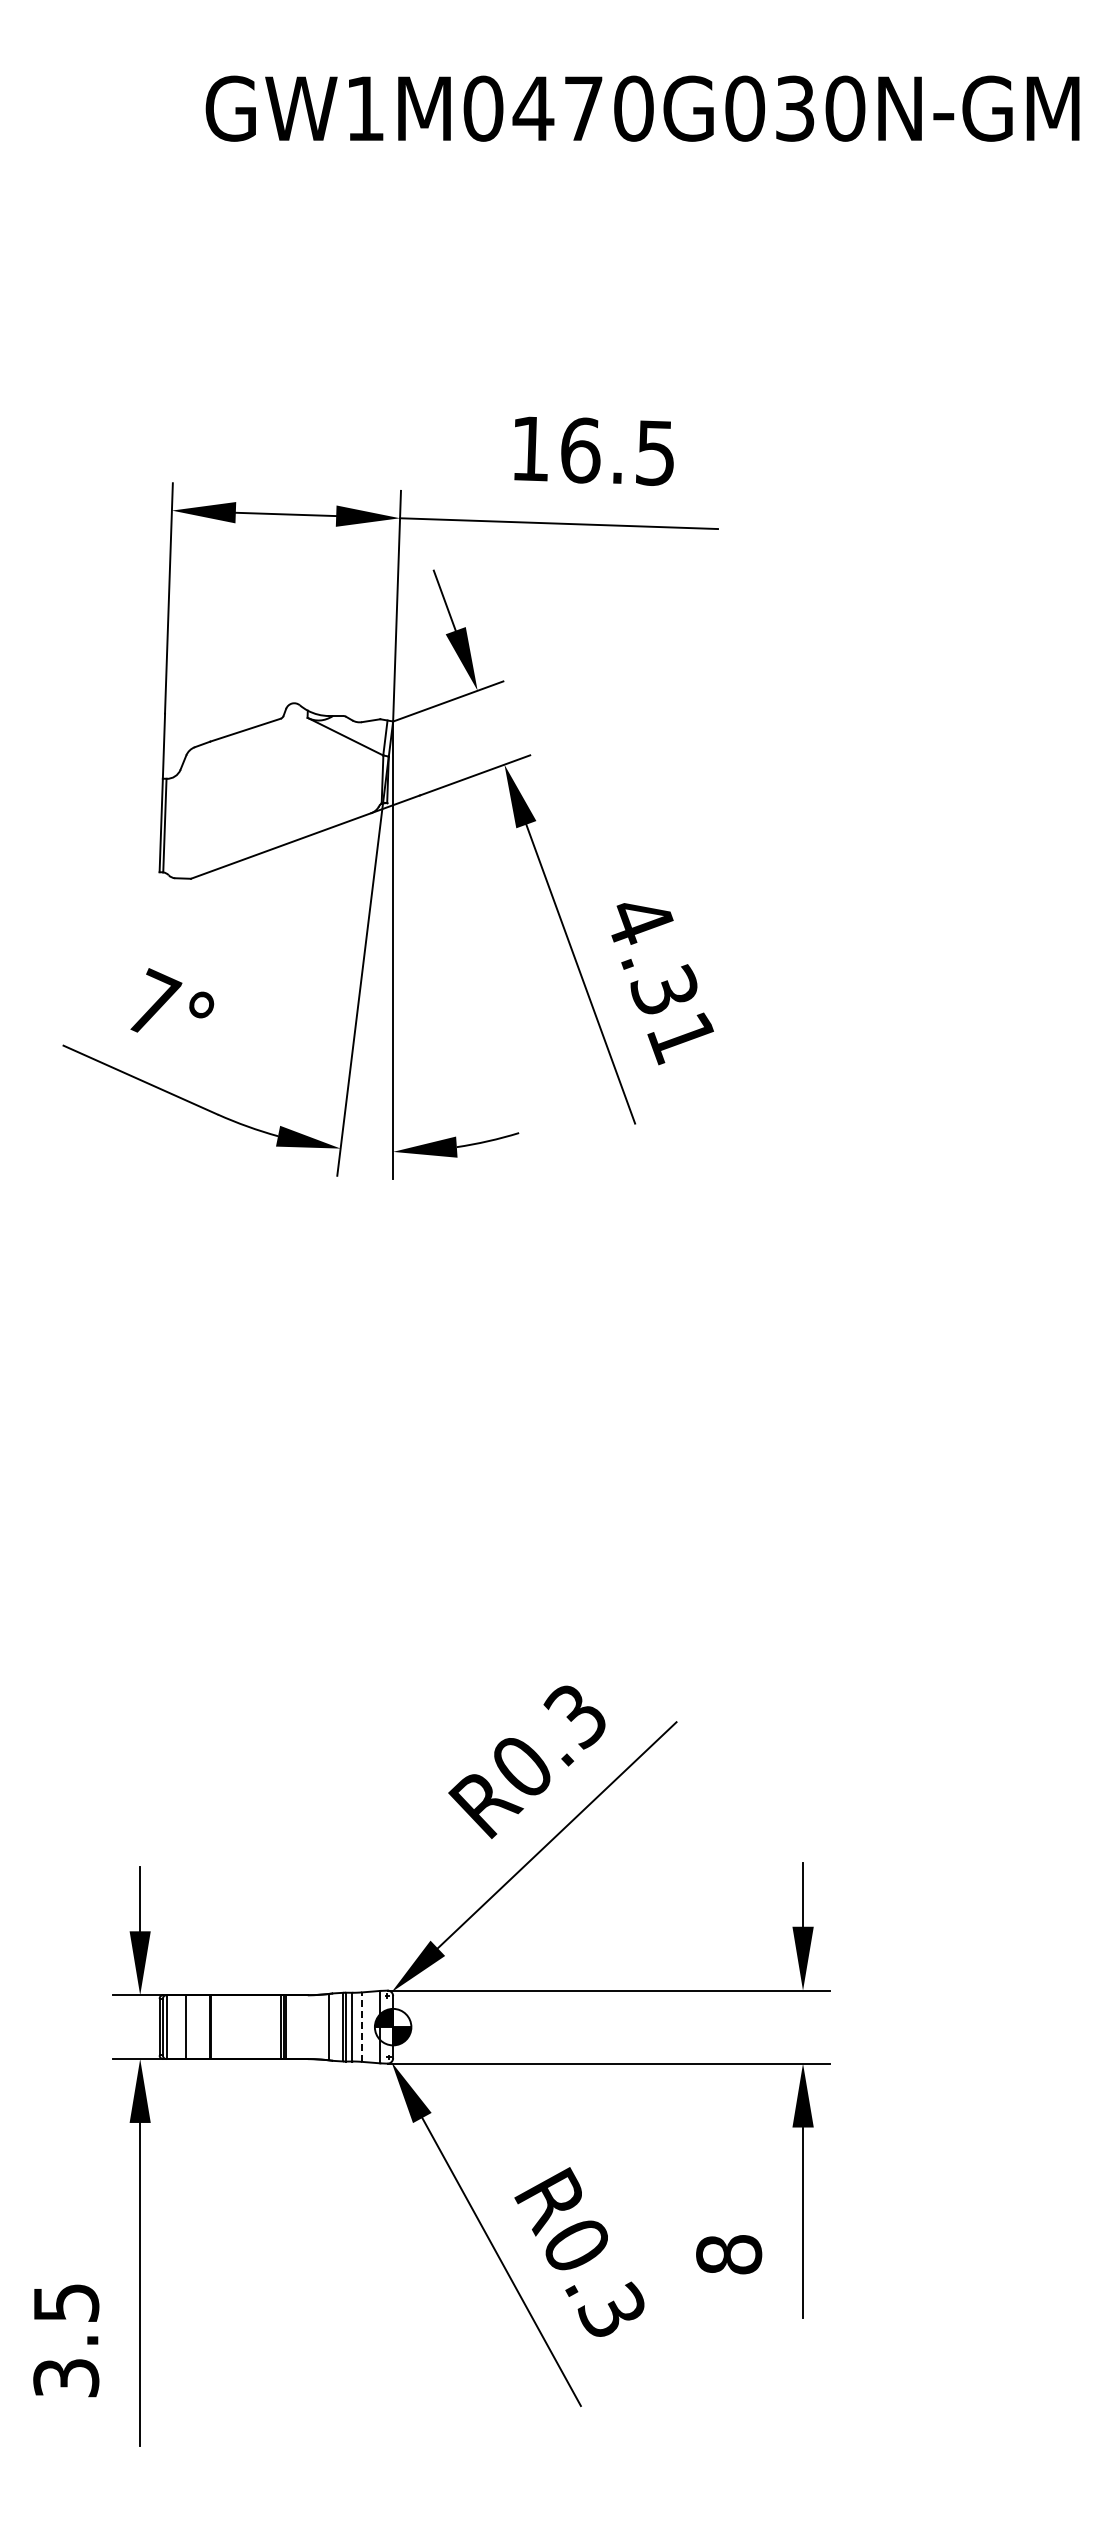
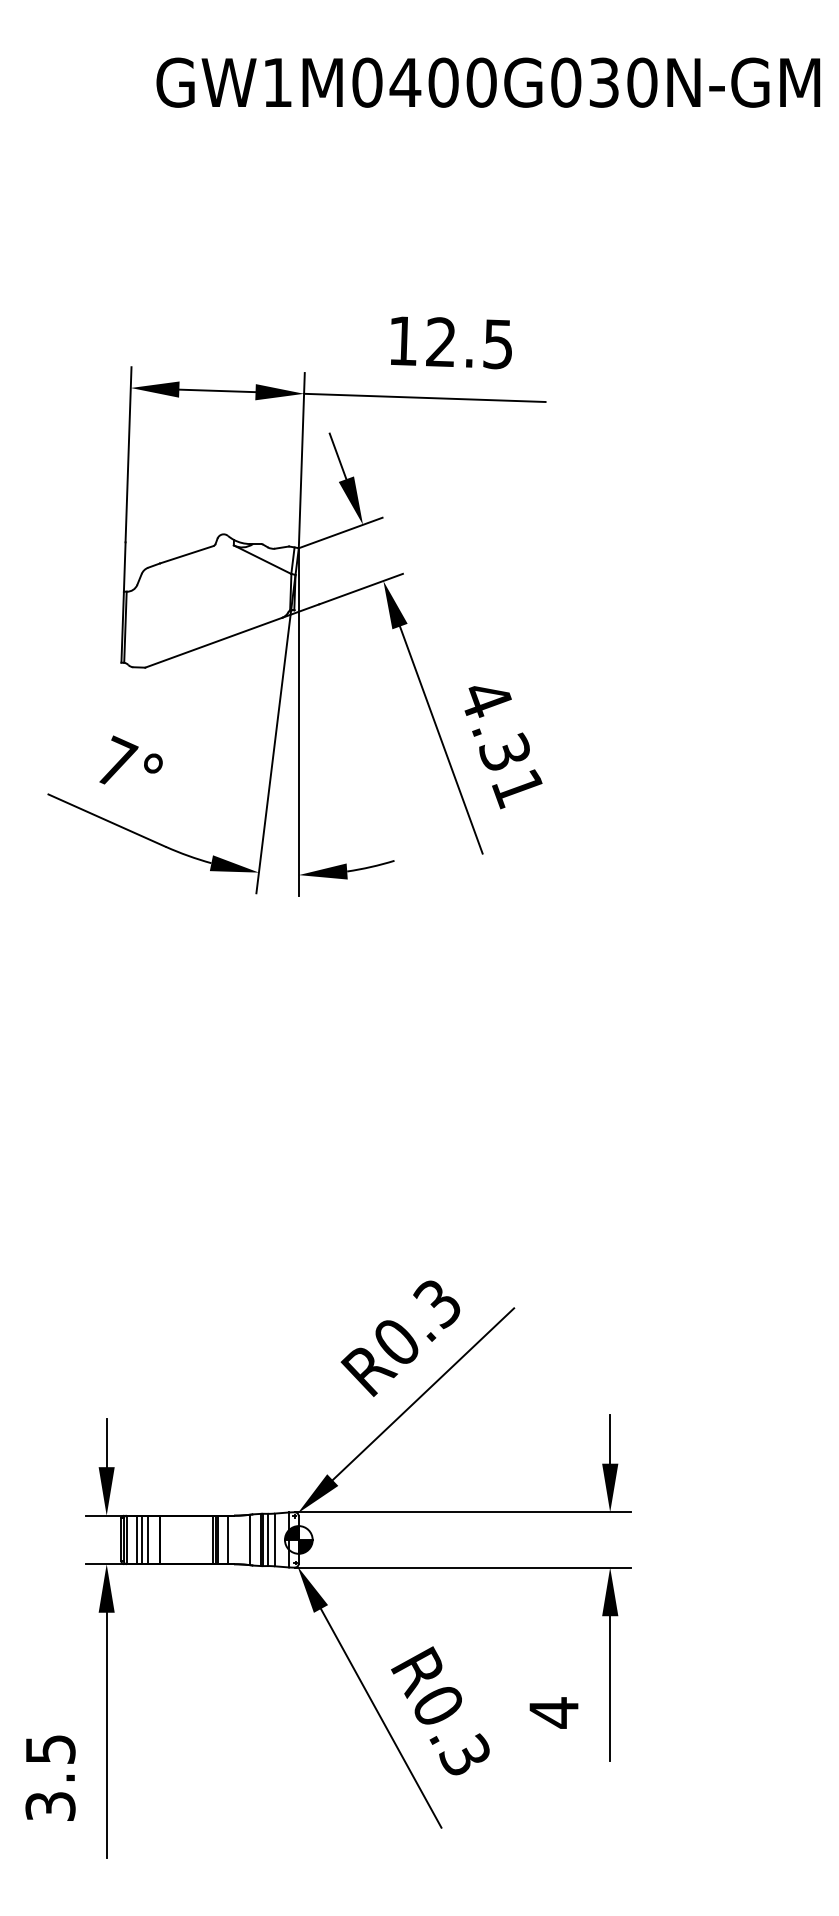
text: (583, 108) -> (443, 82), GW1M0470G030N-GM -> GW1M0400G030N-GM
text: (580, 450) -> (441, 342), 16.5 -> 12.5
line: (180, 2027) -> (137, 1540), added
line: (194, 2027) -> (147, 1540), added
line: (299, 2027) -> (227, 1540), added
line: (361, 2027) -> (274, 1540), dashed -> solid
text: (729, 2254) -> (554, 1712), 8 -> 4

